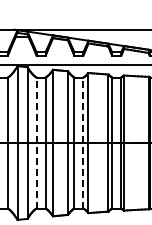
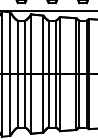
line: (36, 143) -> (17, 74), dashed -> solid
line: (83, 143) -> (56, 74), dashed -> solid

